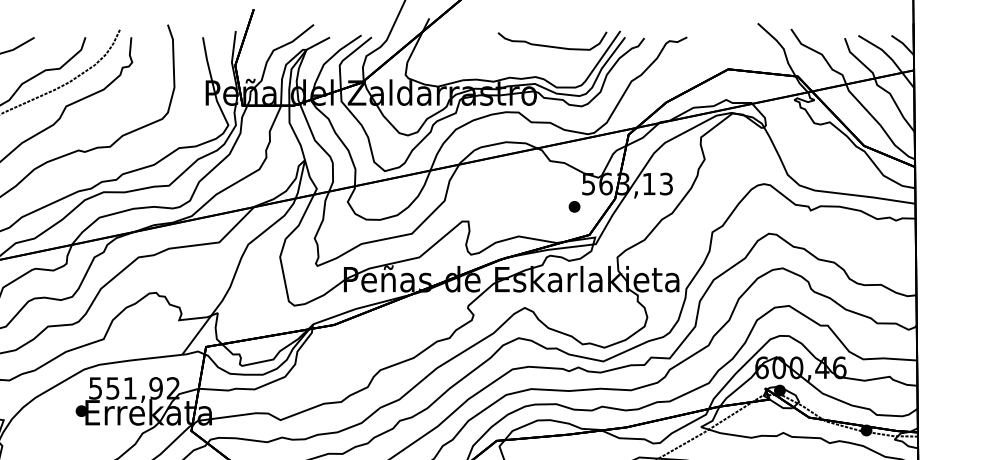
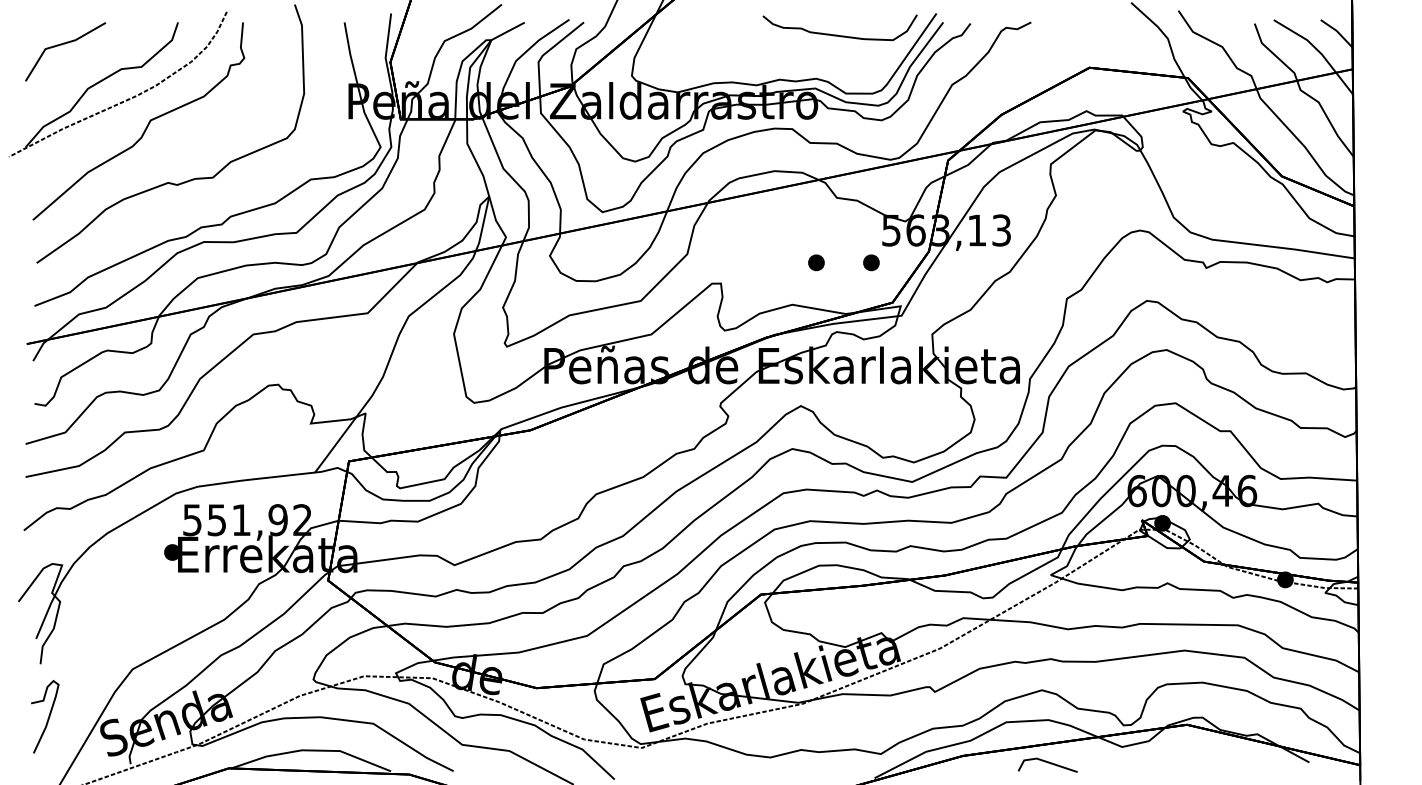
part: (535, 206) -> (816, 262), added

